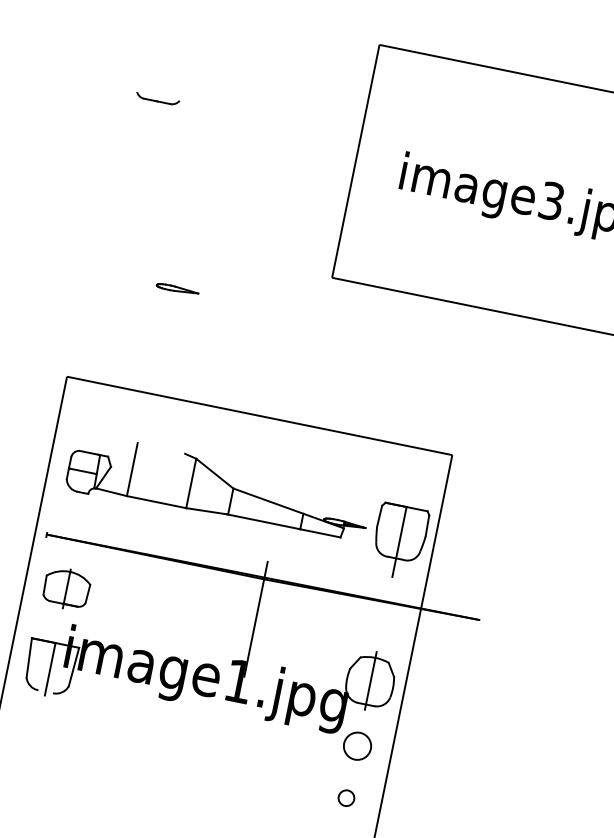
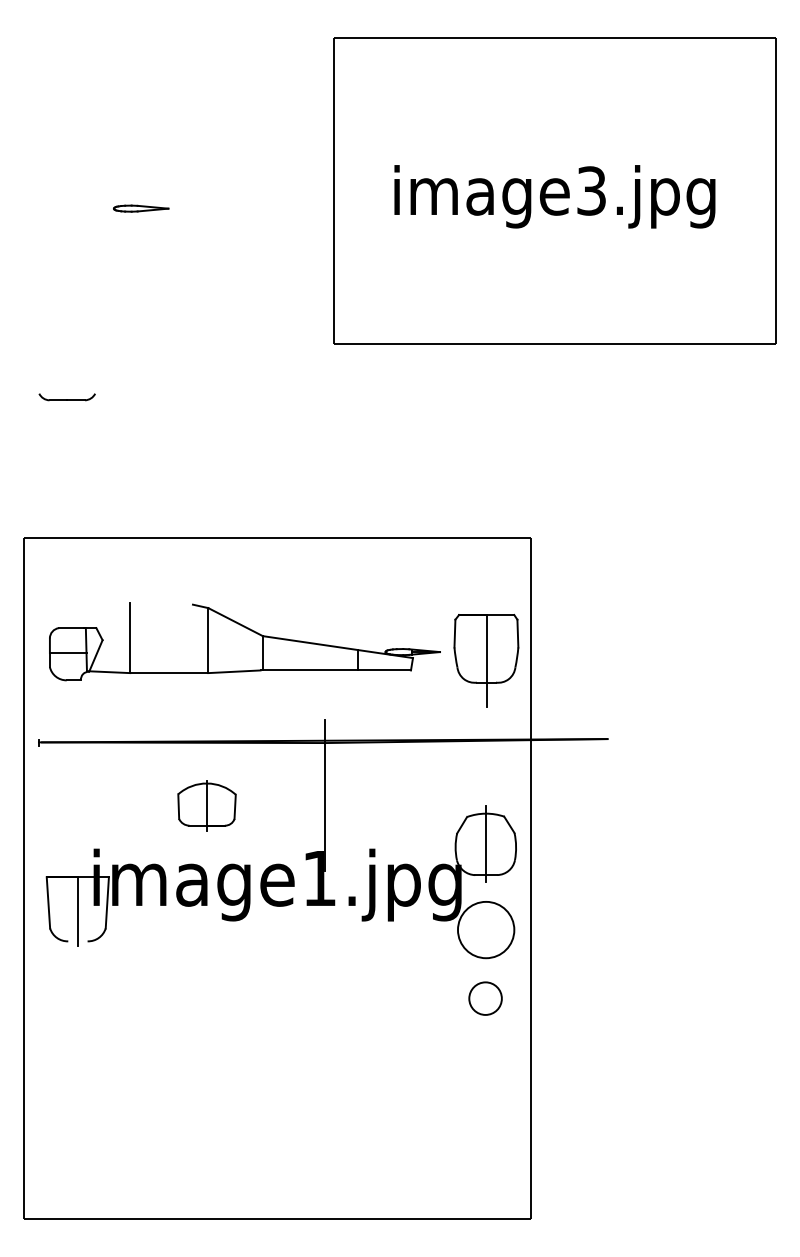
part: (157, 99) -> (66, 397), moved
part: (177, 289) -> (141, 208), moved
part: (66, 588) -> (206, 805), moved
circle: (357, 745) -> (485, 929), size x1.6
circle: (346, 798) -> (485, 998), size x1.6

